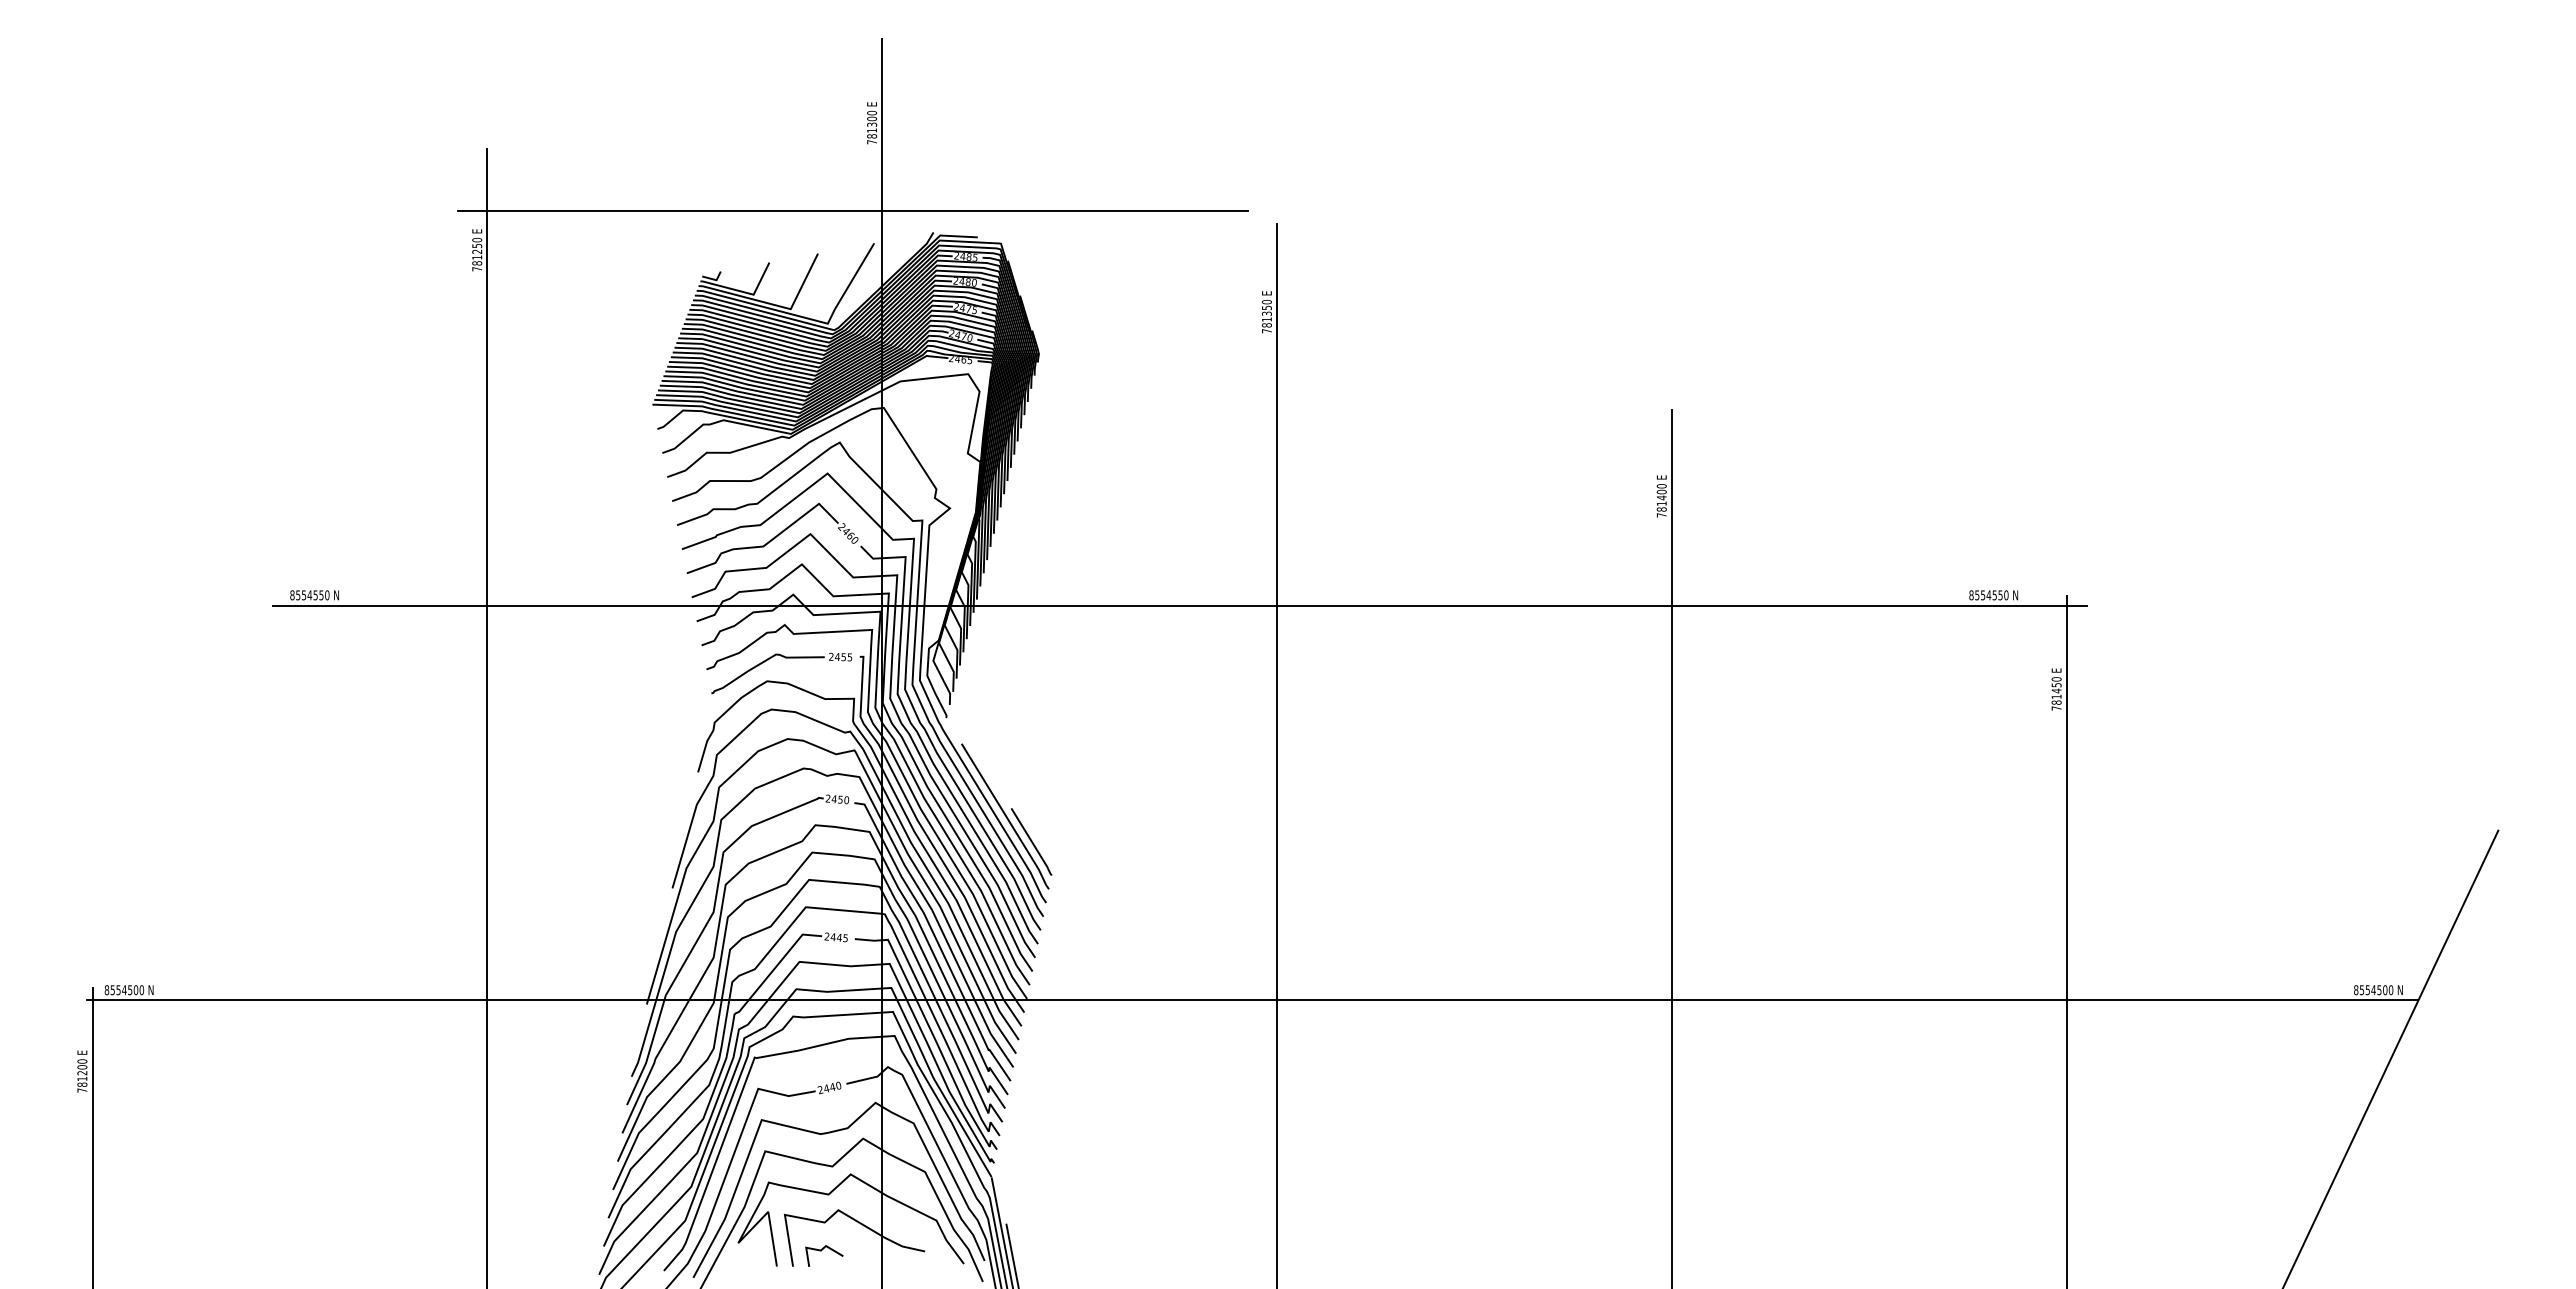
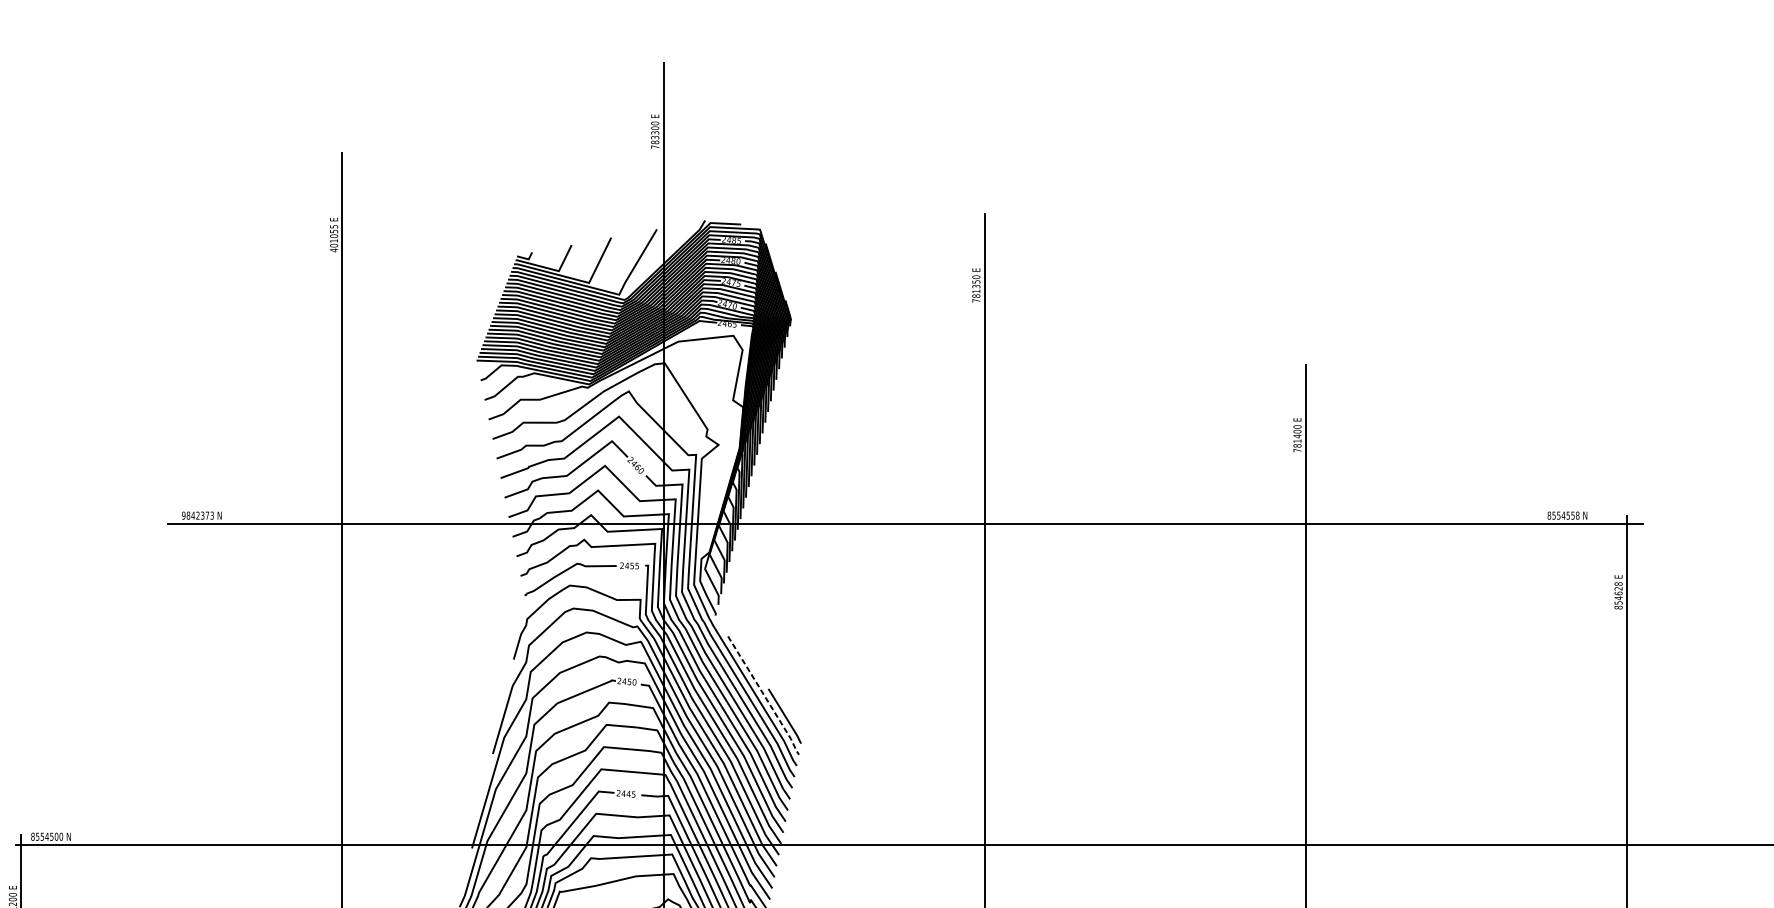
text: (872, 130) -> (655, 137), 781300 -> 783300
line: (853, 210) -> (640, 202), removed
text: (477, 254) -> (334, 238), 781250 -> 401055
text: (2006, 594) -> (1577, 514), 8554550 -> 8554558
text: (309, 595) -> (197, 515), 8554550 -> 9842373
text: (2056, 693) -> (1618, 595), 781450 -> 854628
line: (1007, 817) -> (765, 696), solid -> dashed

